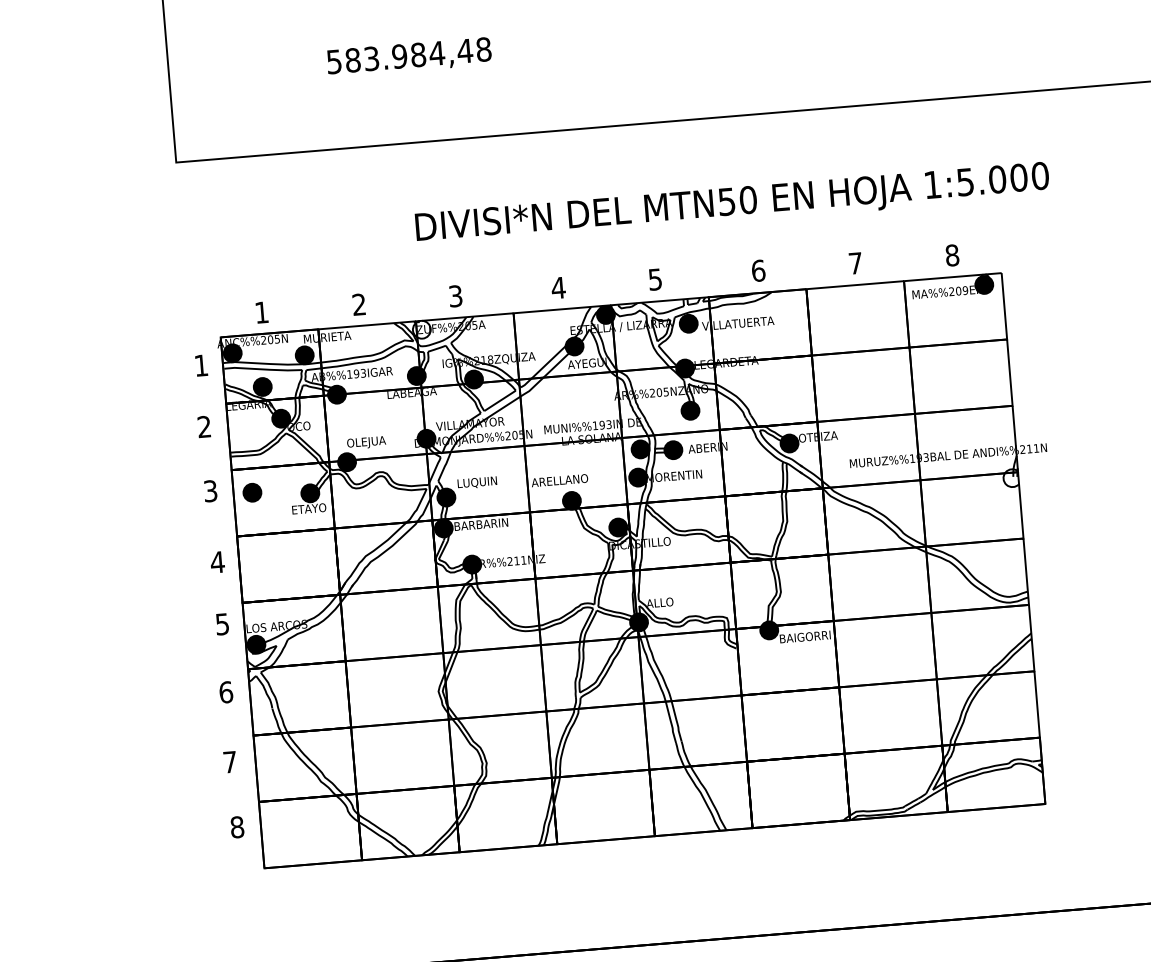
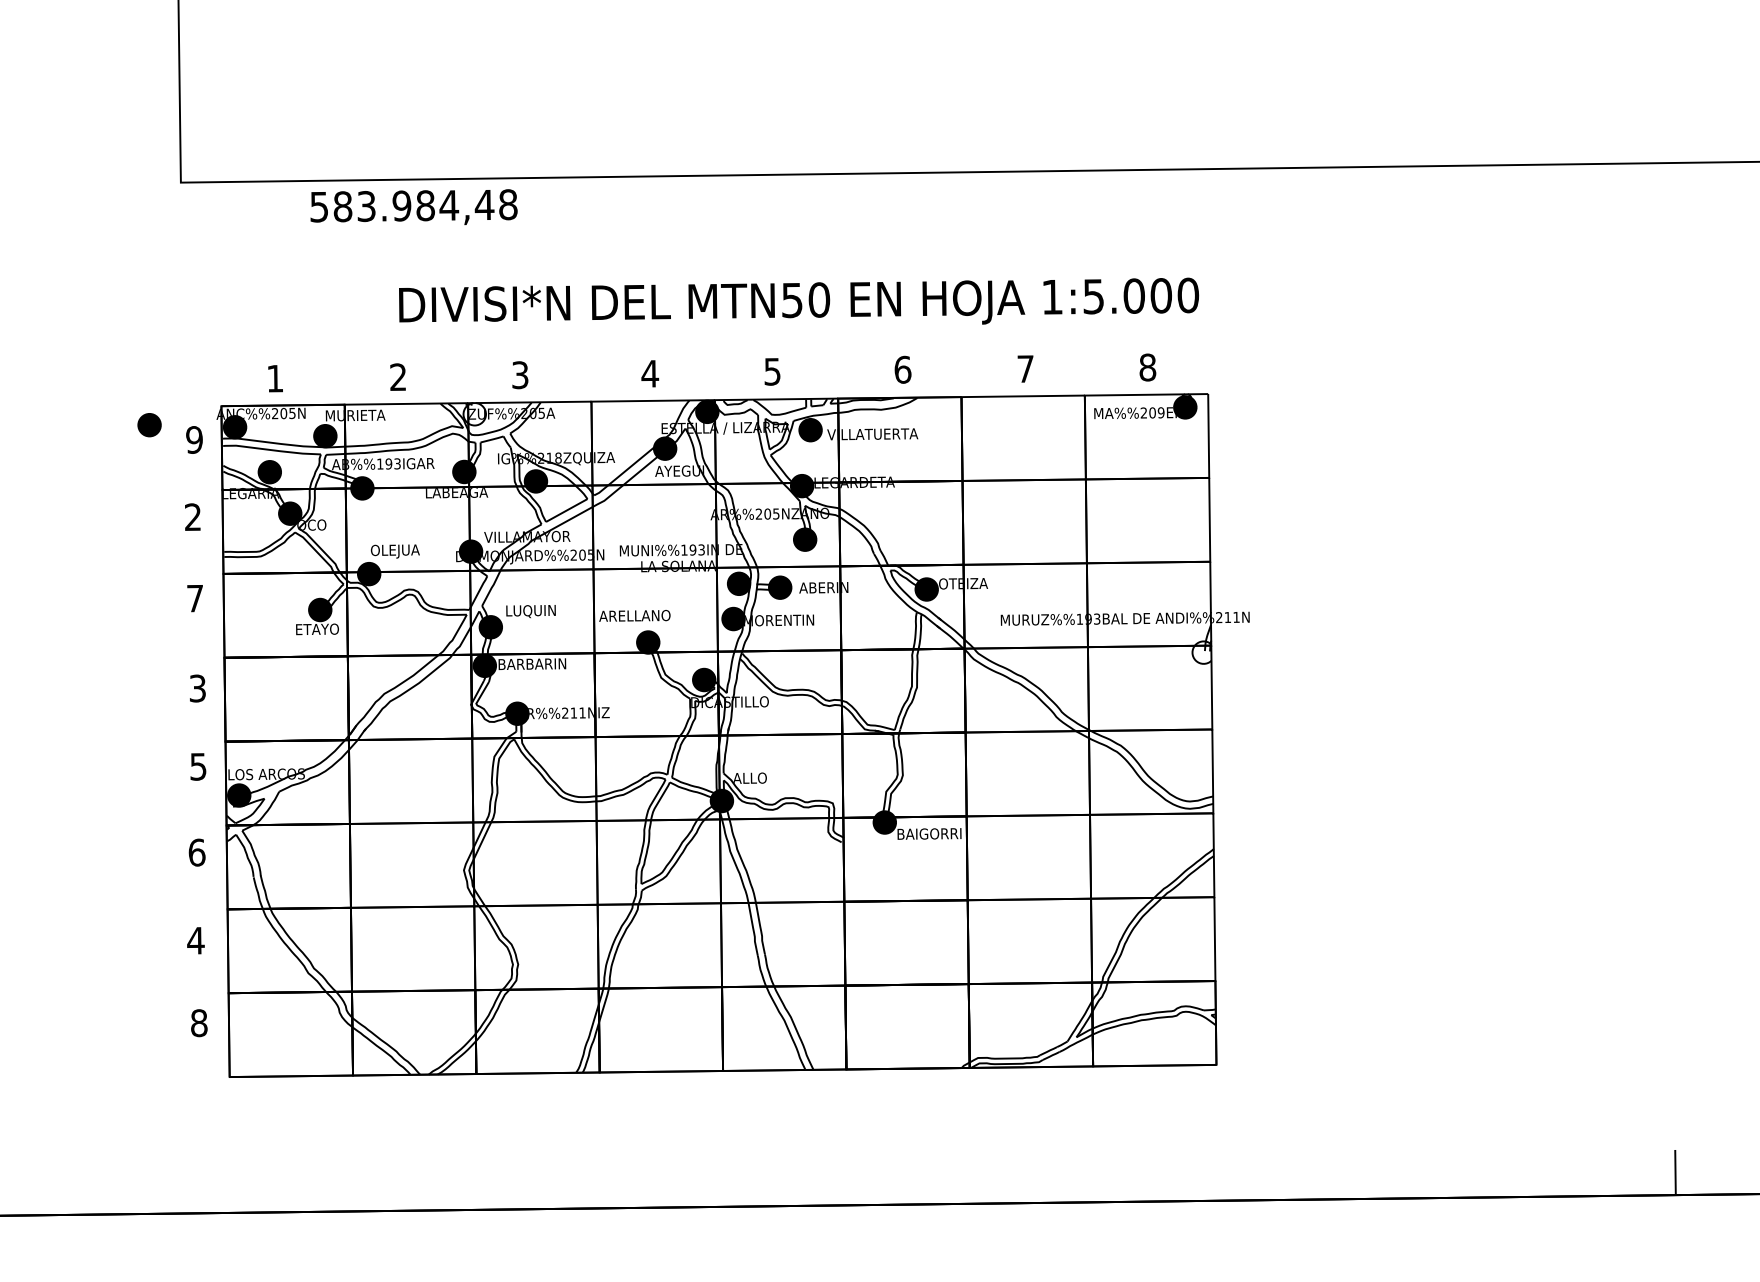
text: (408, 56) -> (413, 206), moved
text: (732, 201) -> (799, 300), moved
text: (201, 365) -> (194, 439), 1 -> 9
text: (210, 491) -> (195, 598), 3 -> 7
part: (252, 493) -> (149, 425), moved
text: (217, 562) -> (197, 688), 4 -> 3
text: (229, 762) -> (195, 940), 7 -> 4

